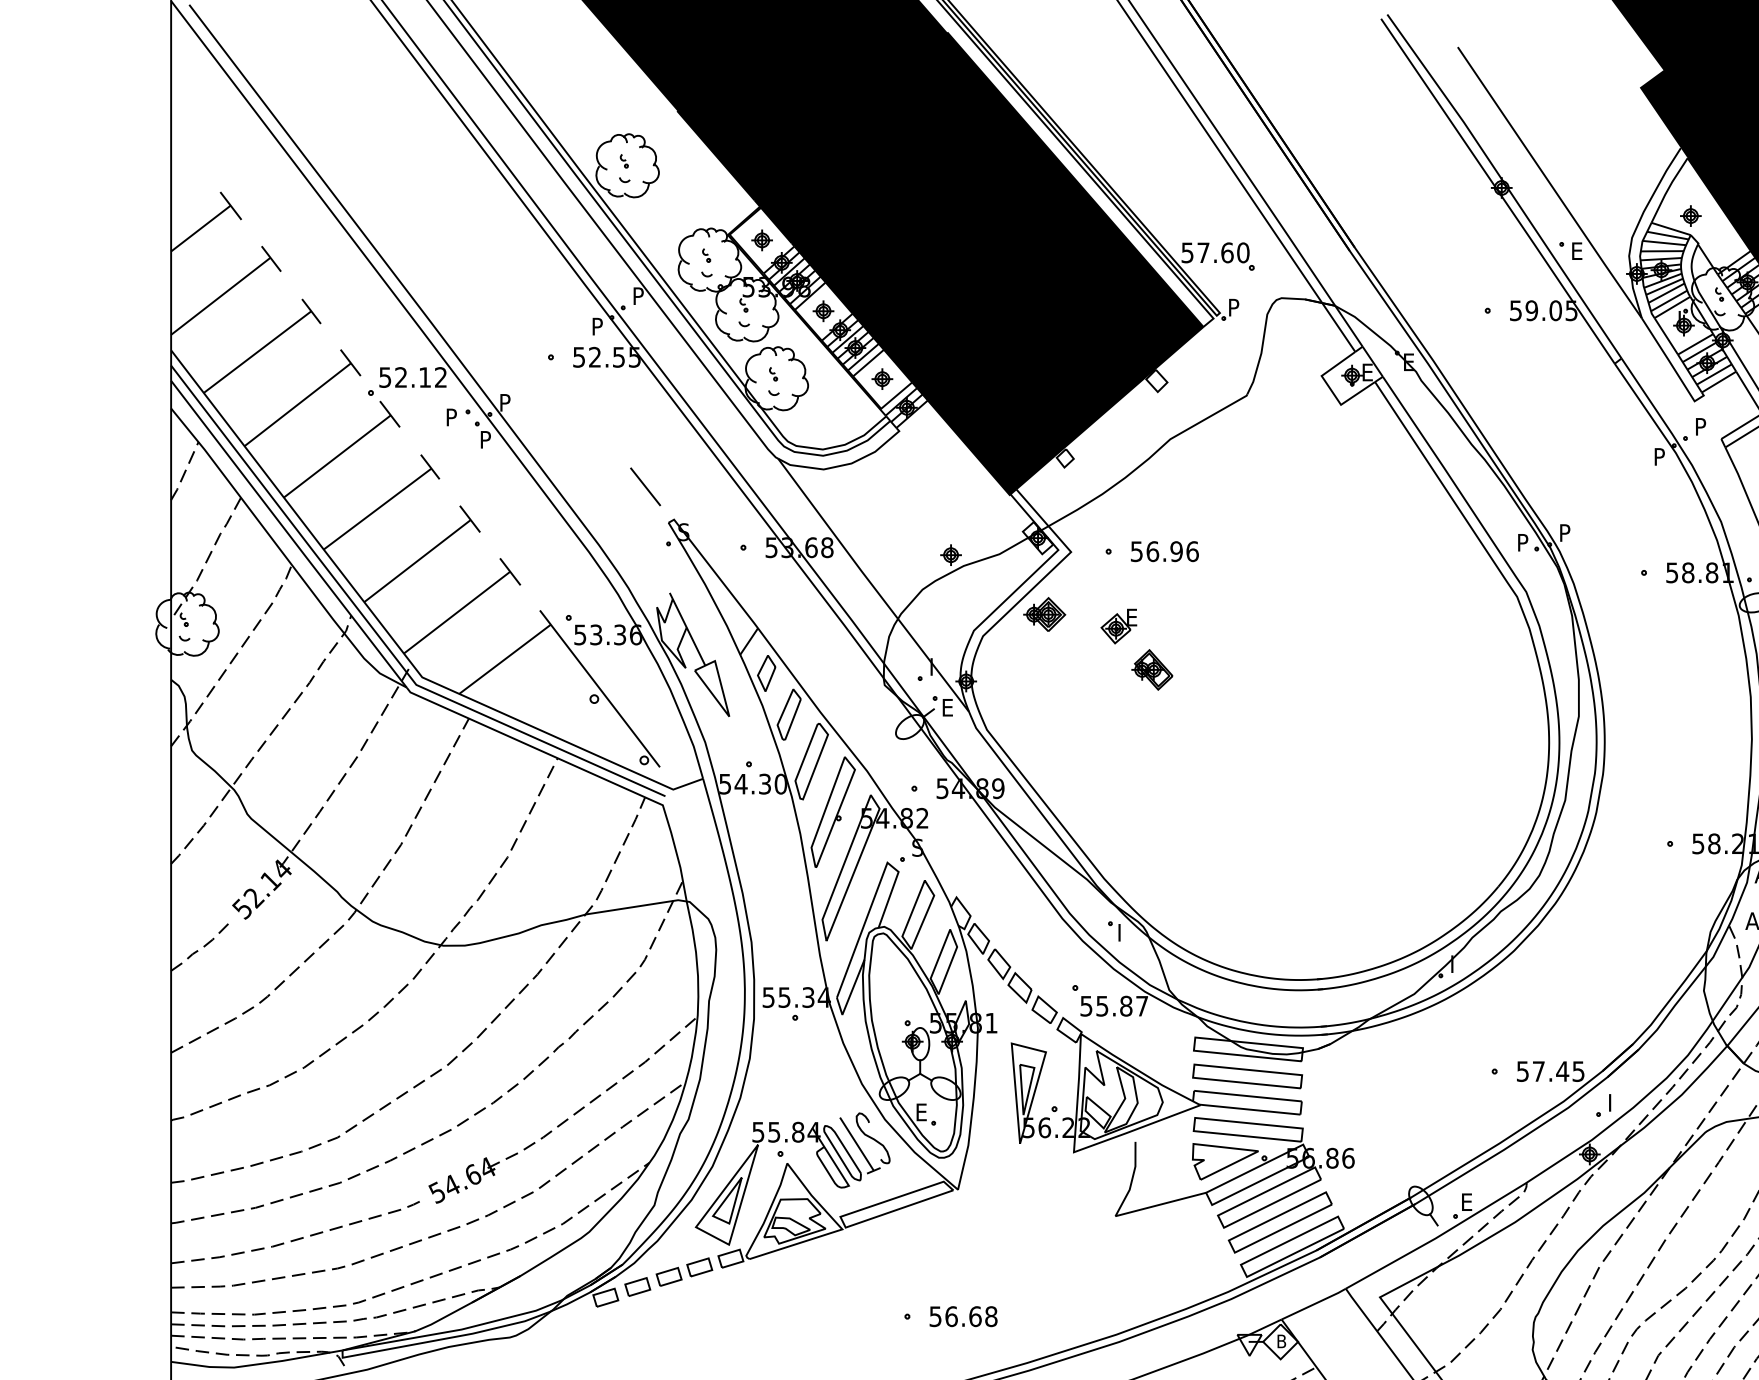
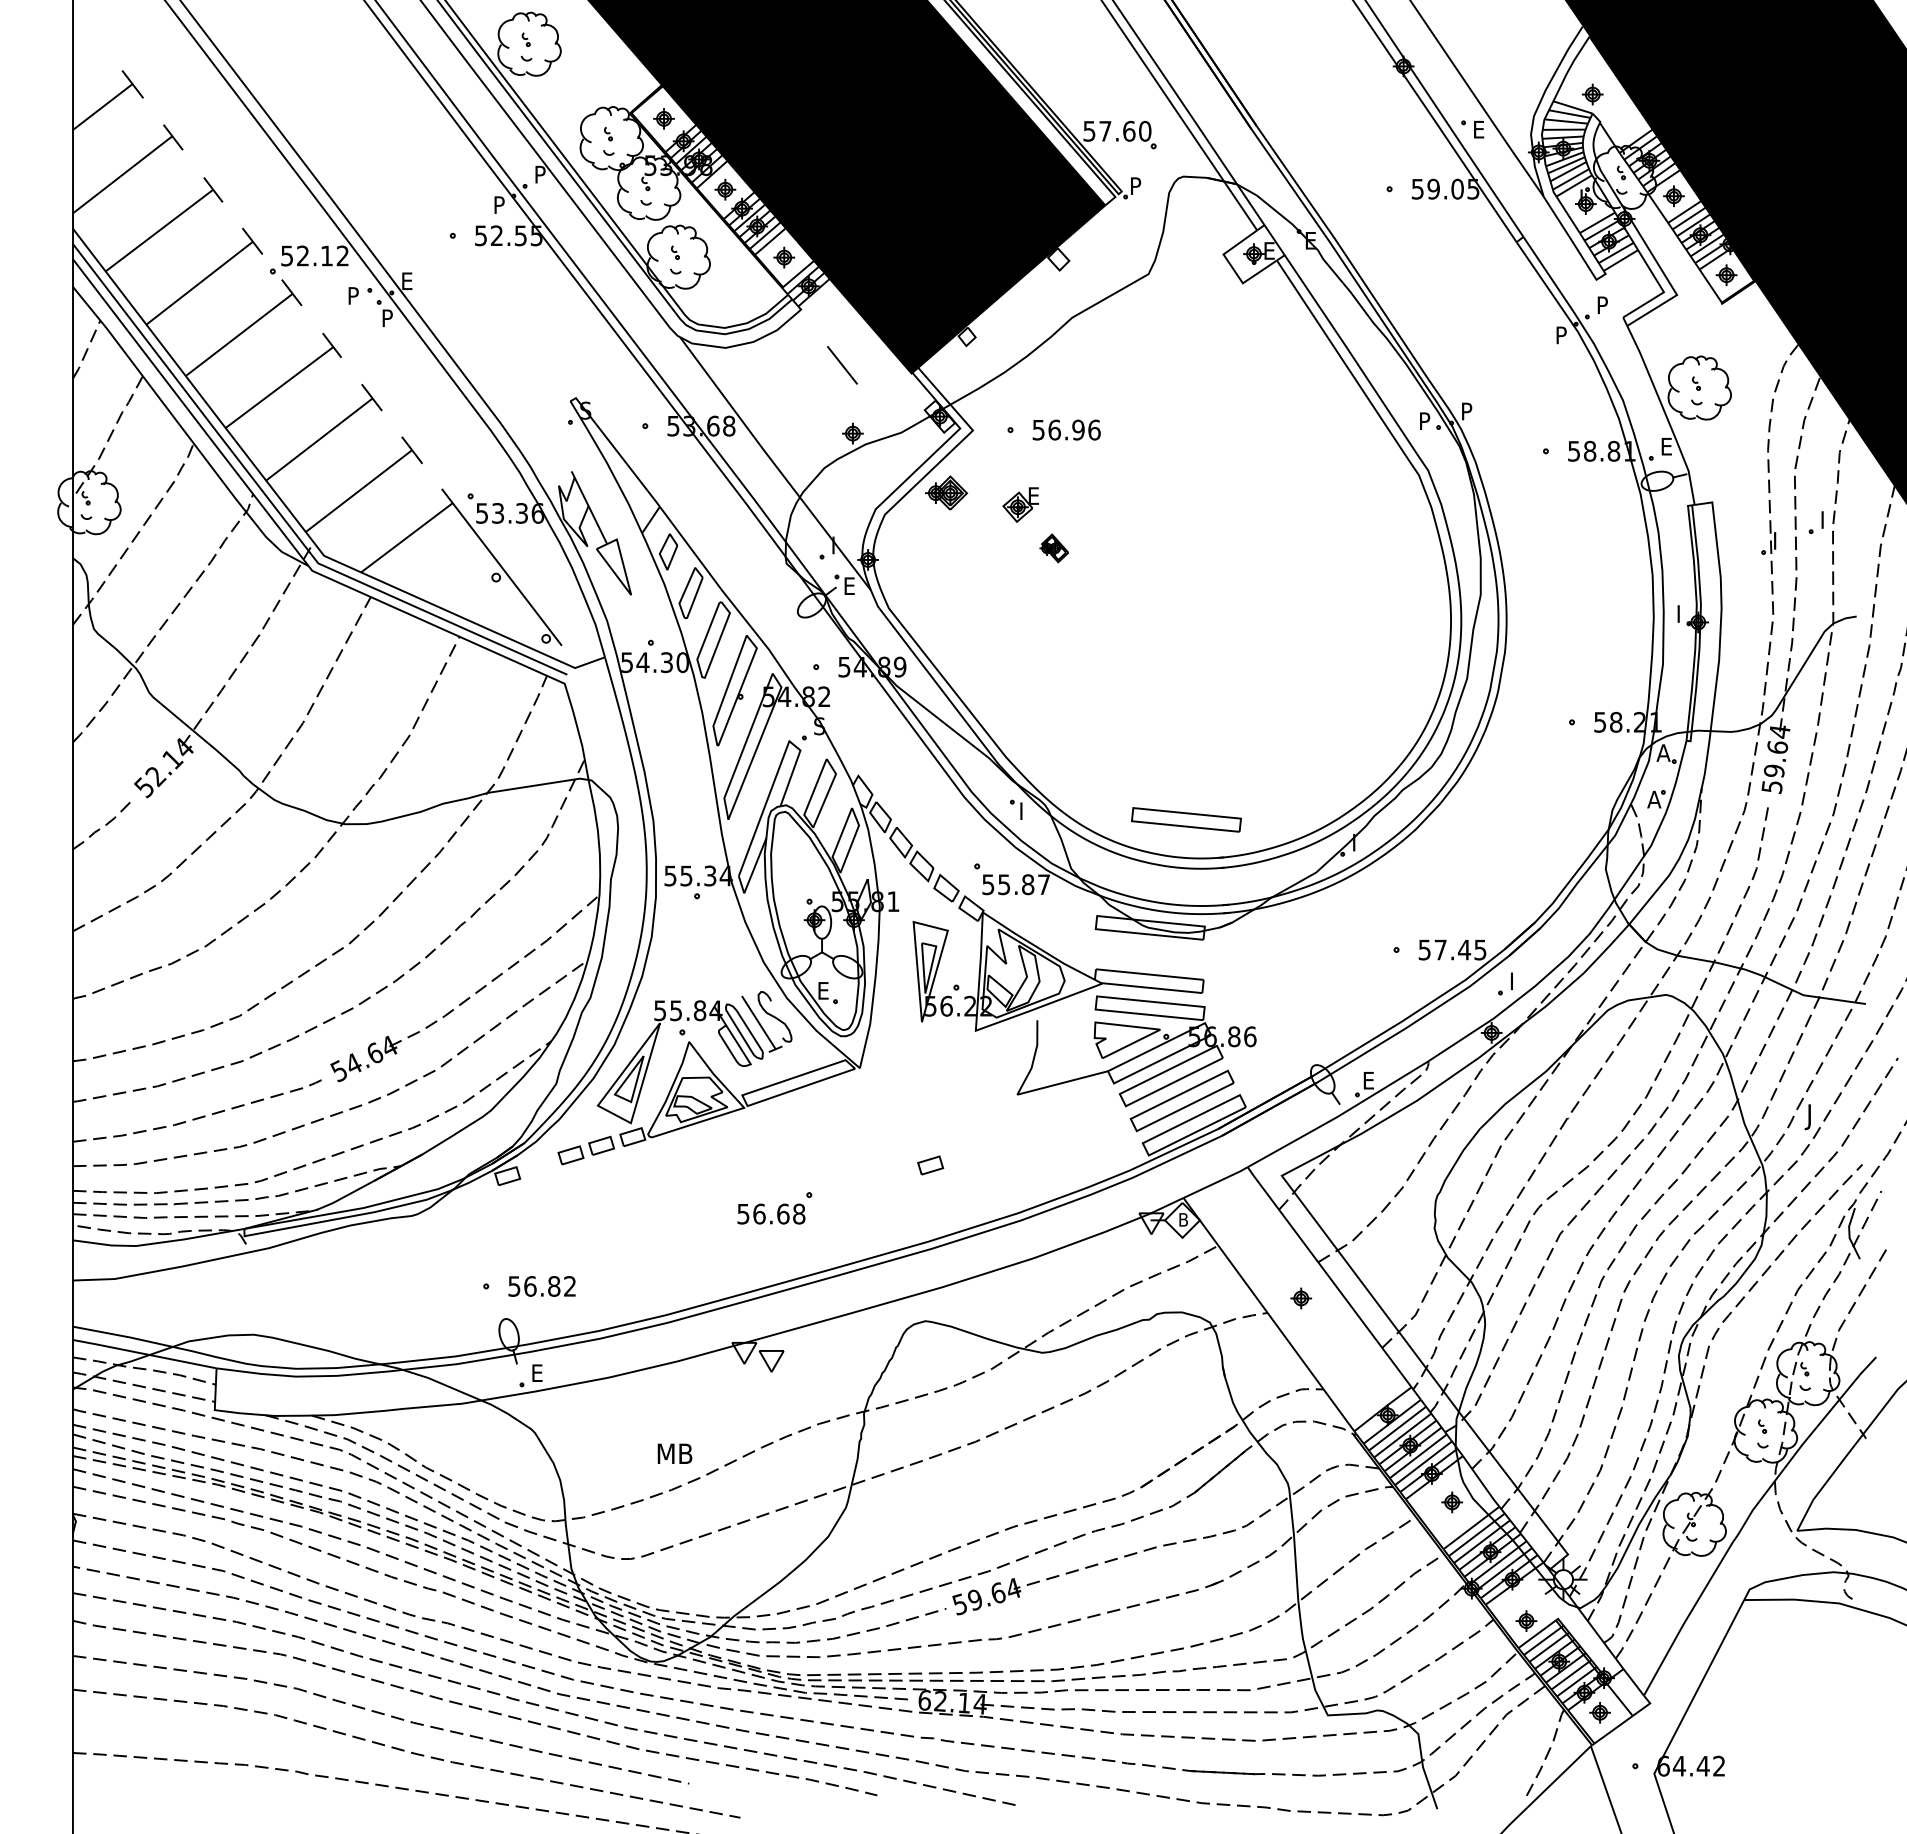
text: (506, 402) -> (408, 280), P -> E
line: (645, 487) -> (842, 365), moved
part: (1151, 670) -> (1053, 548), size x0.7
part: (1247, 1076) -> (1186, 819), moved
part: (637, 1287) -> (930, 1165), moved
text: (963, 1316) -> (771, 1213), moved

